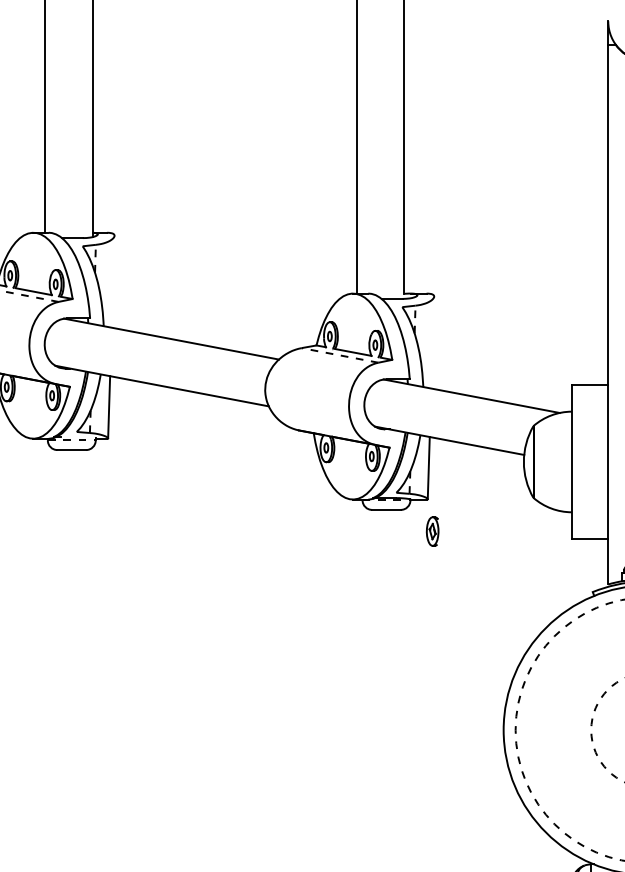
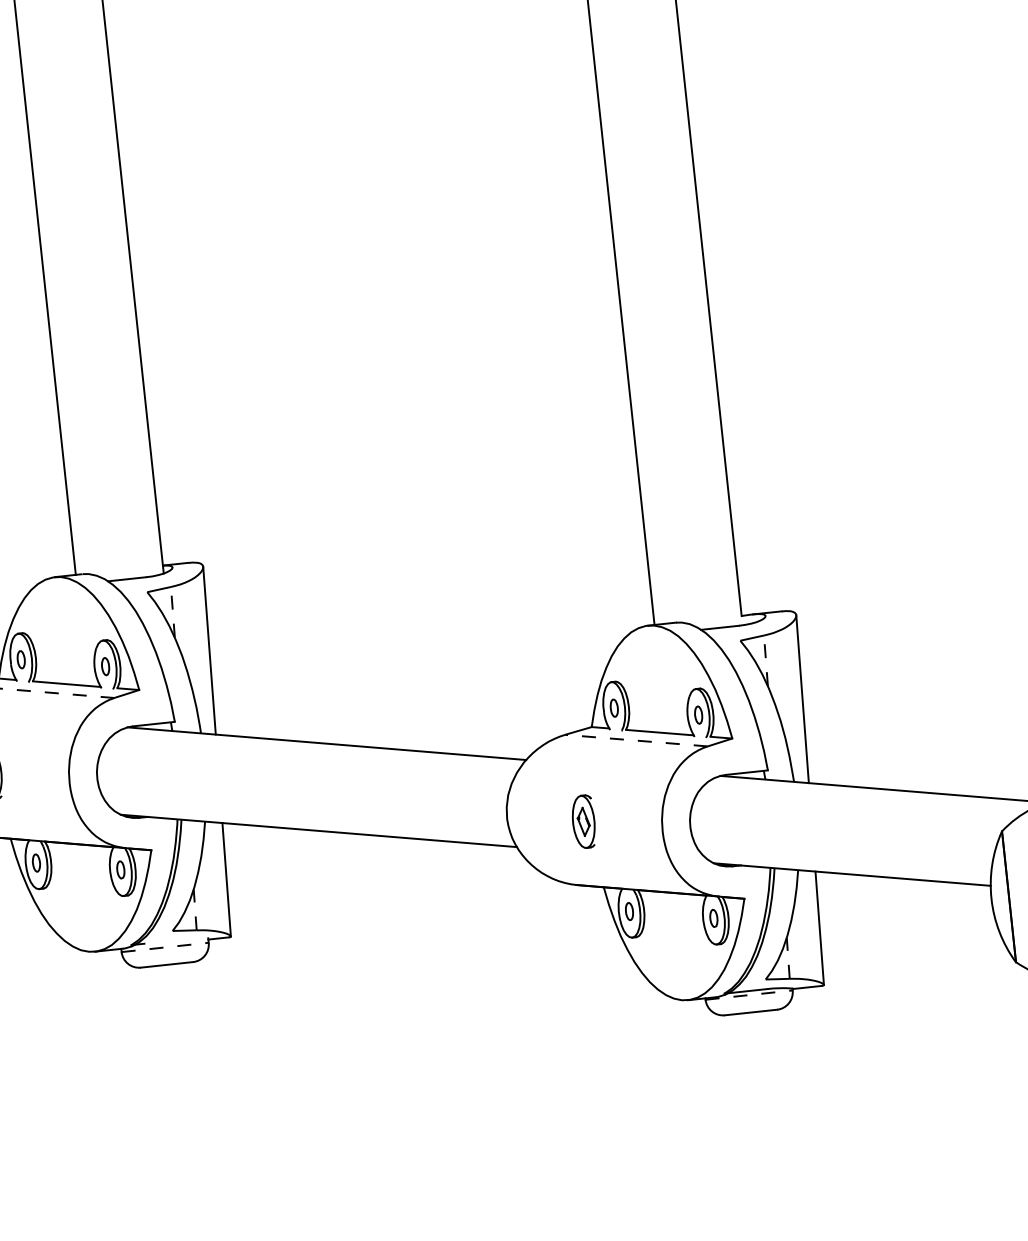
line: (112, 281) -> (208, 650), added
line: (432, 342) -> (802, 699), added
part: (432, 531) -> (583, 821), moved

